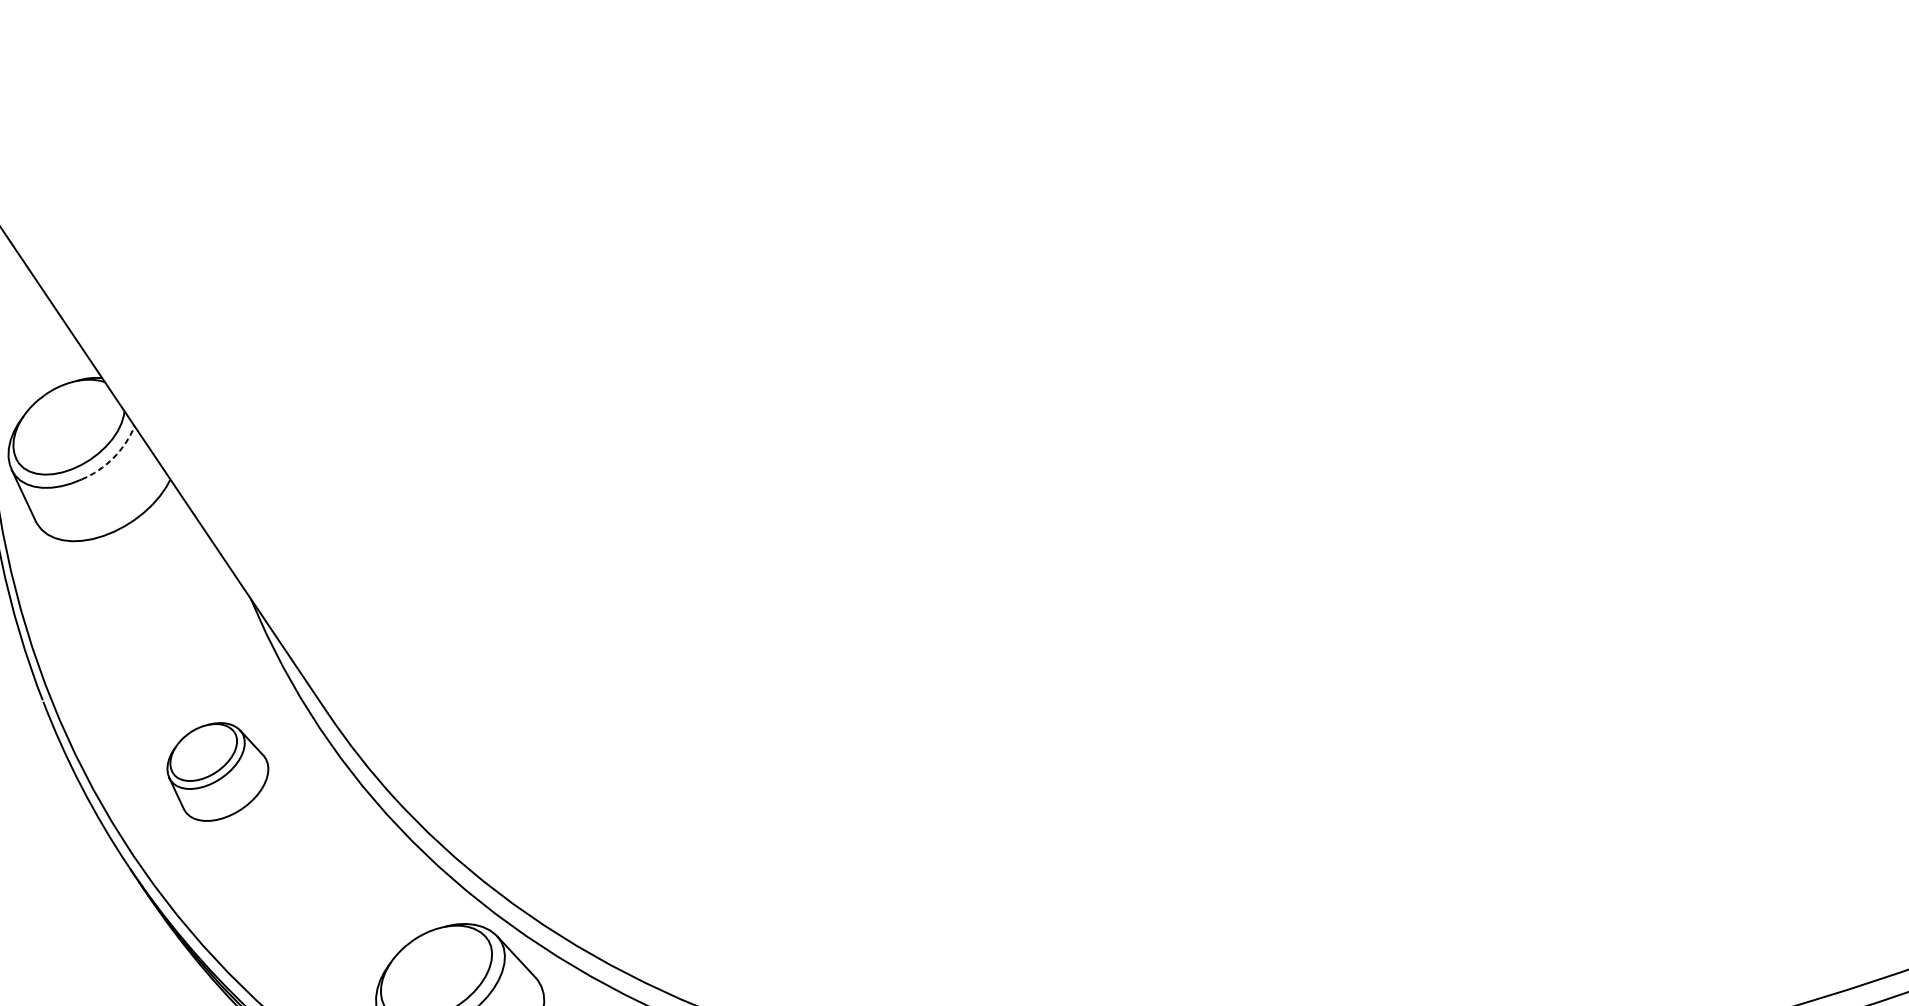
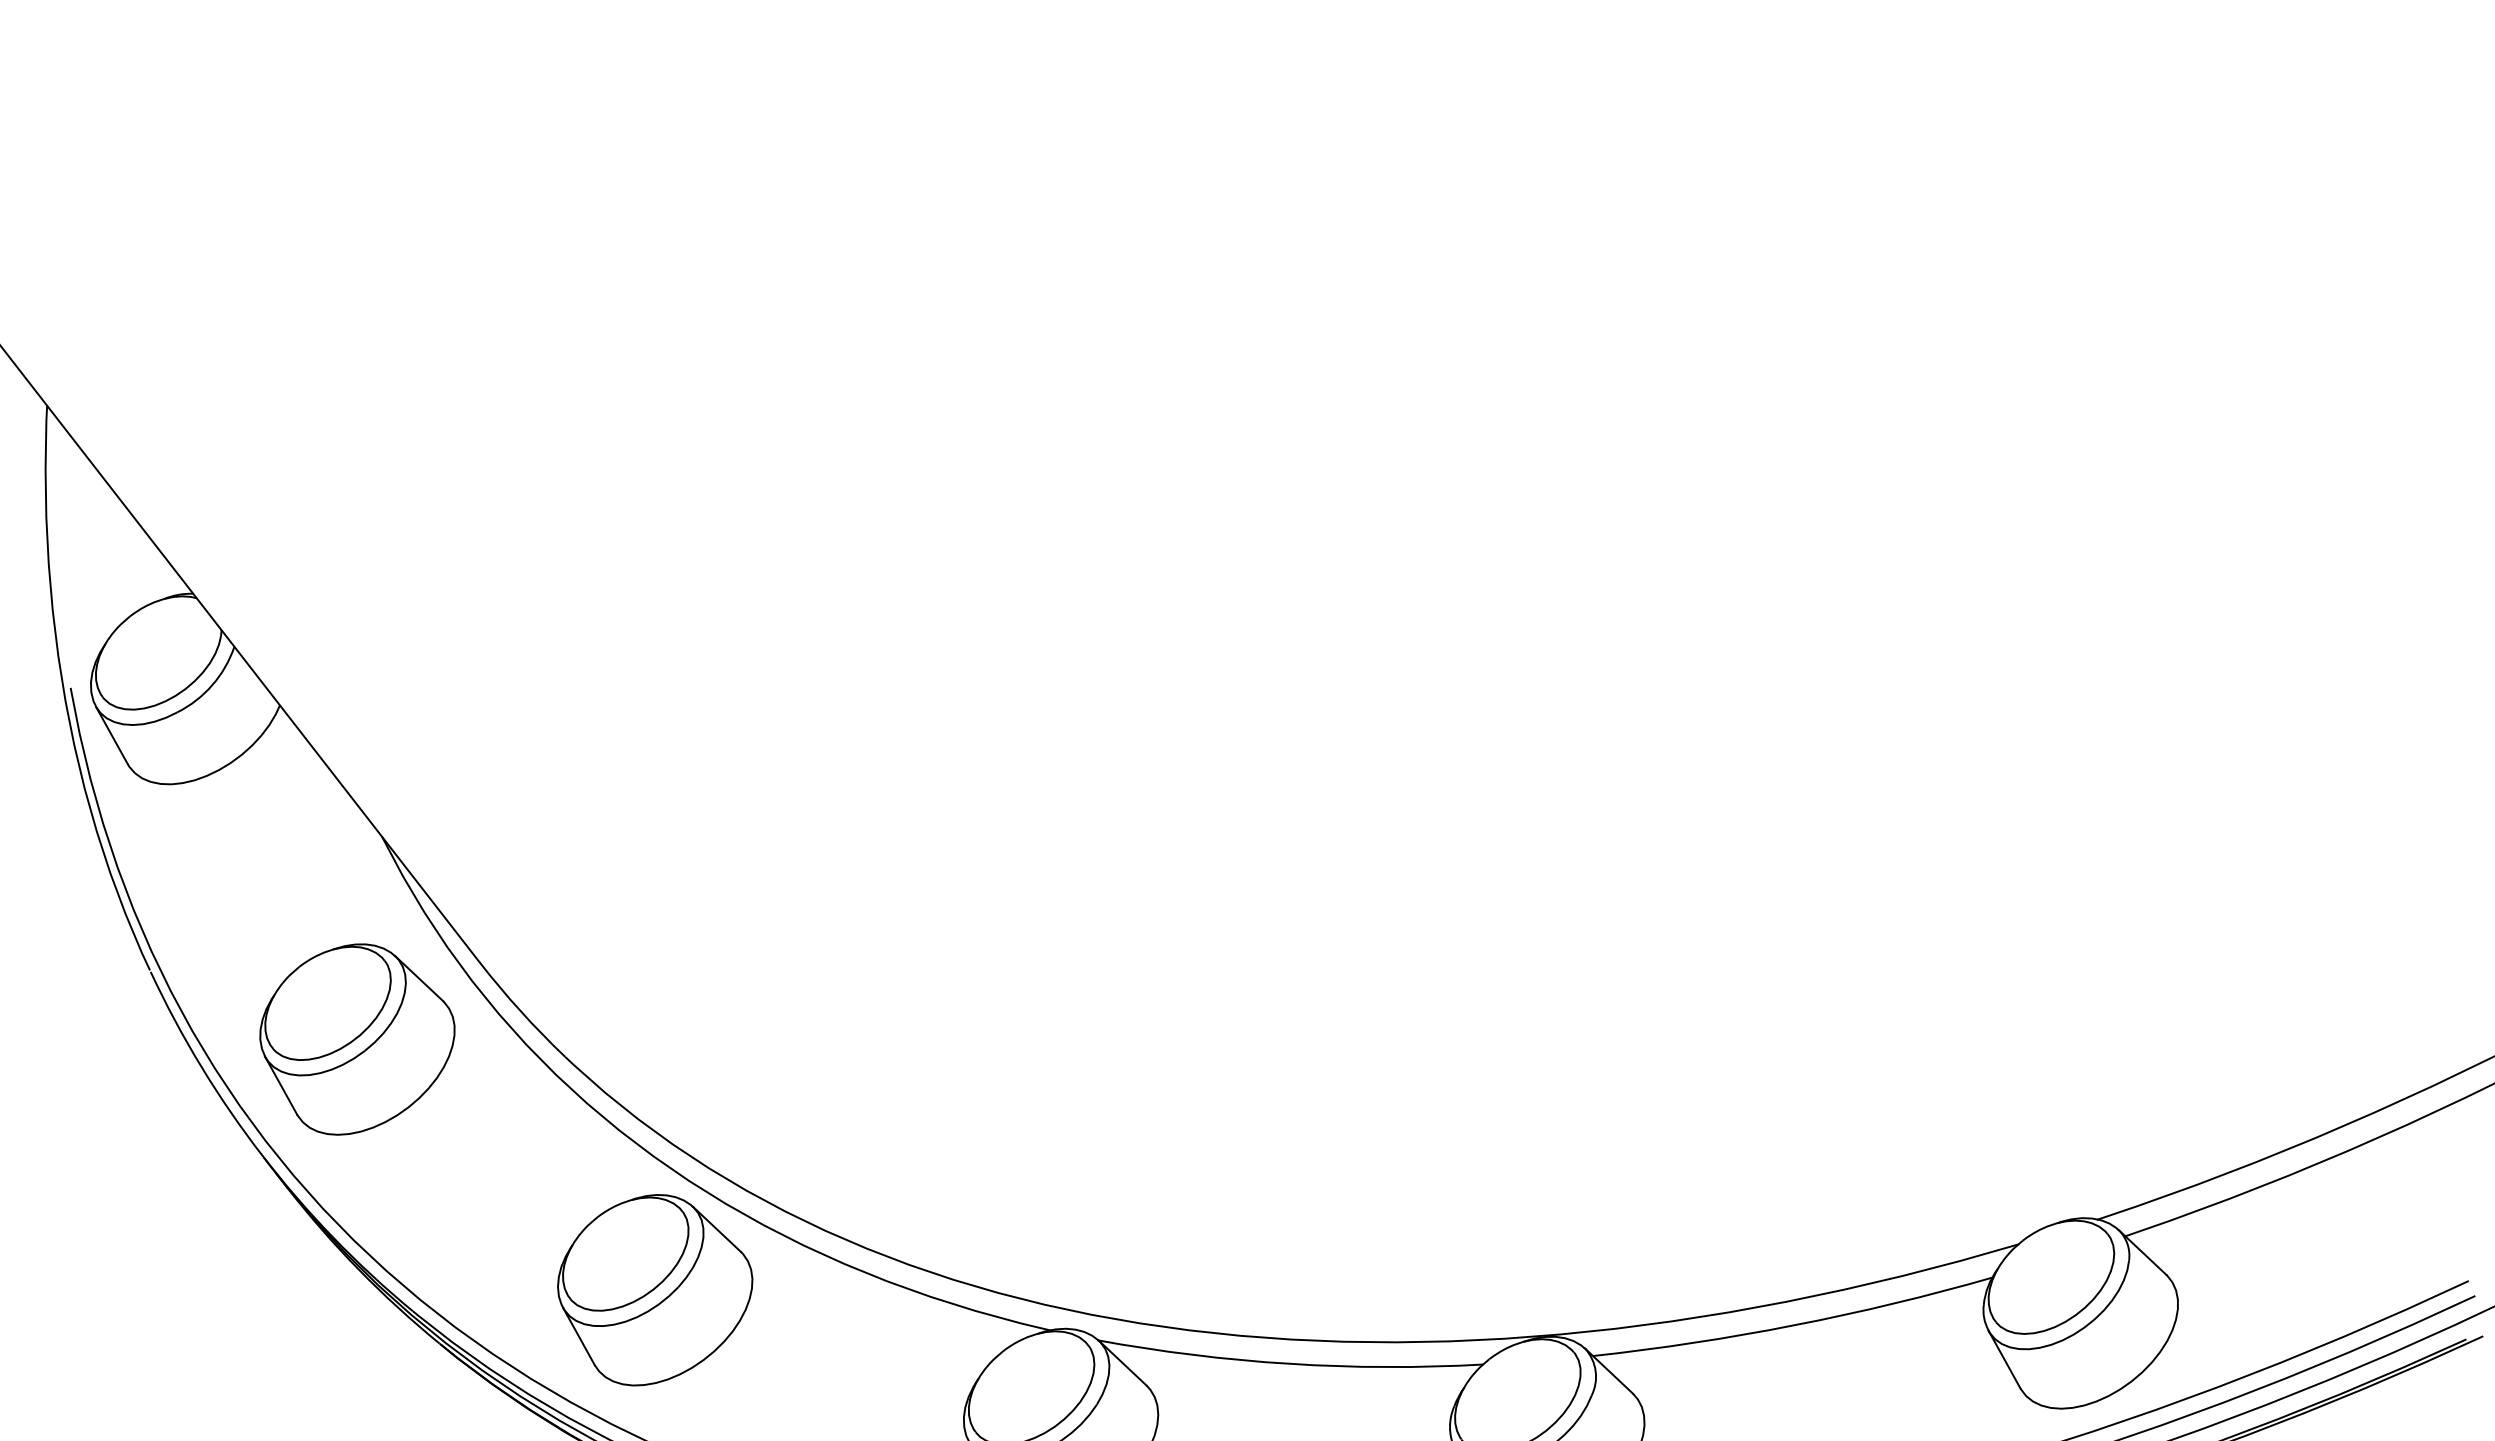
arc: (113, 458) -> (212, 685), dashed -> solid
part: (217, 772) -> (357, 1039), size x1.67

